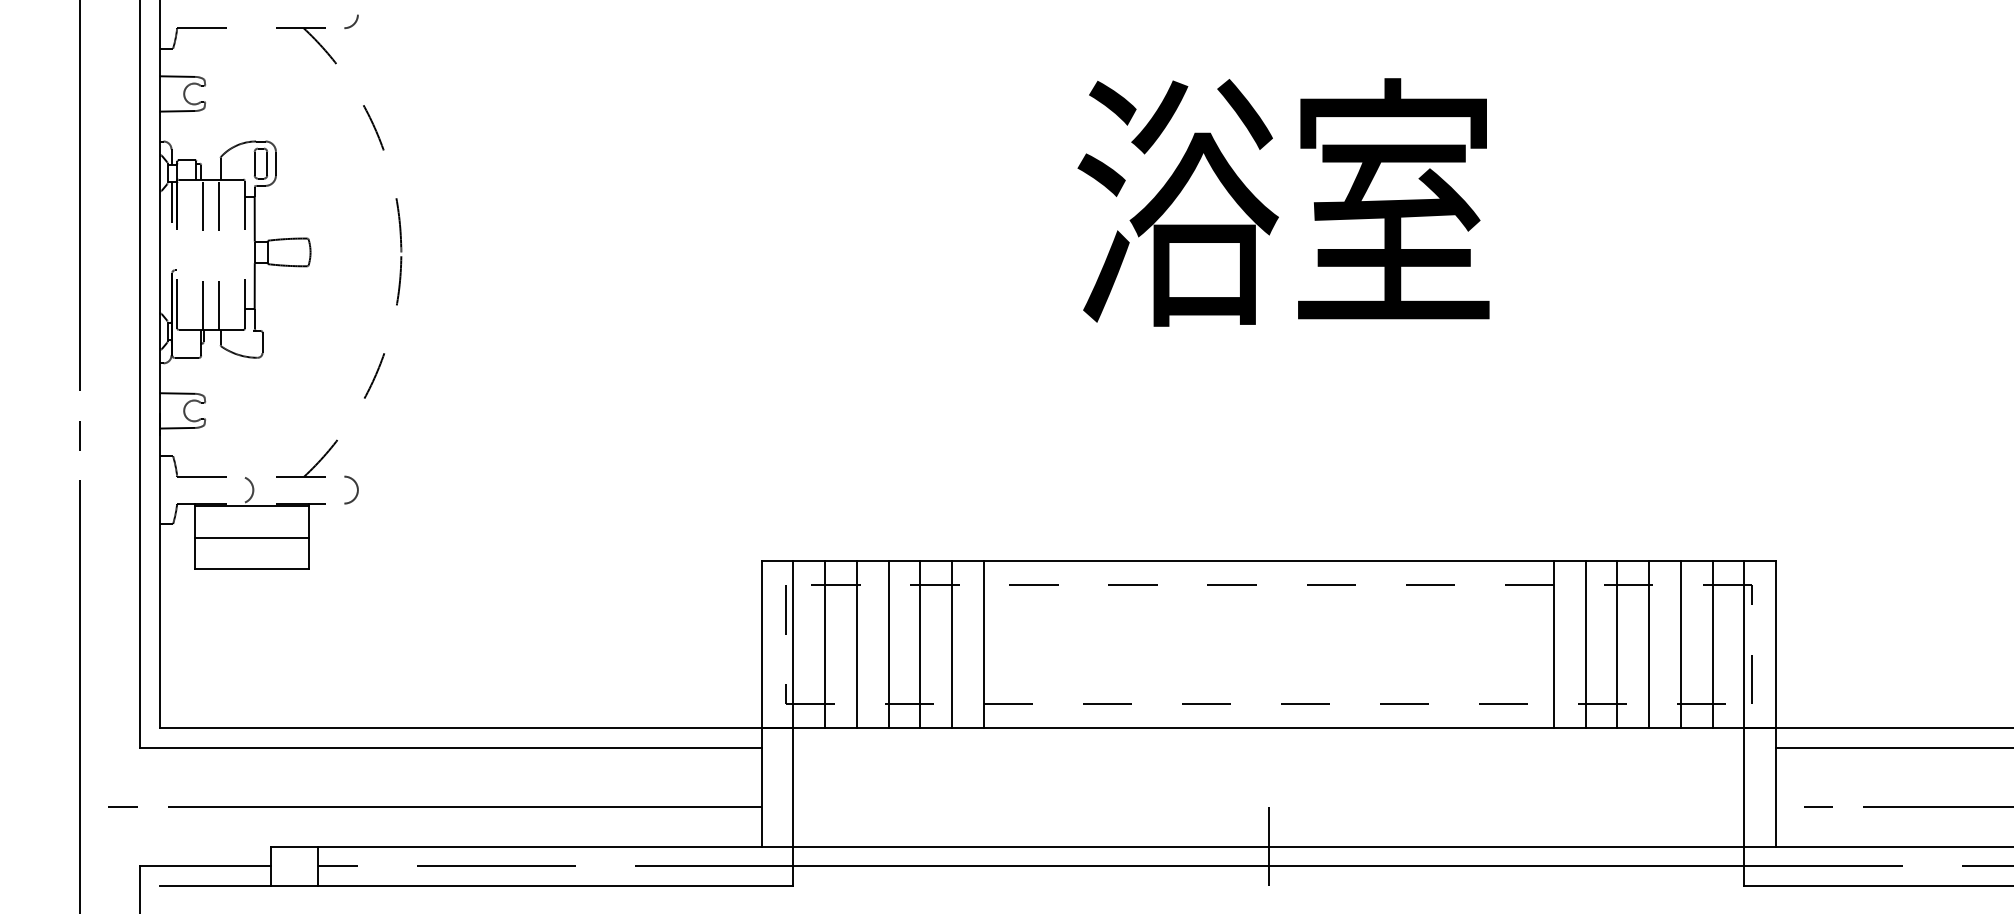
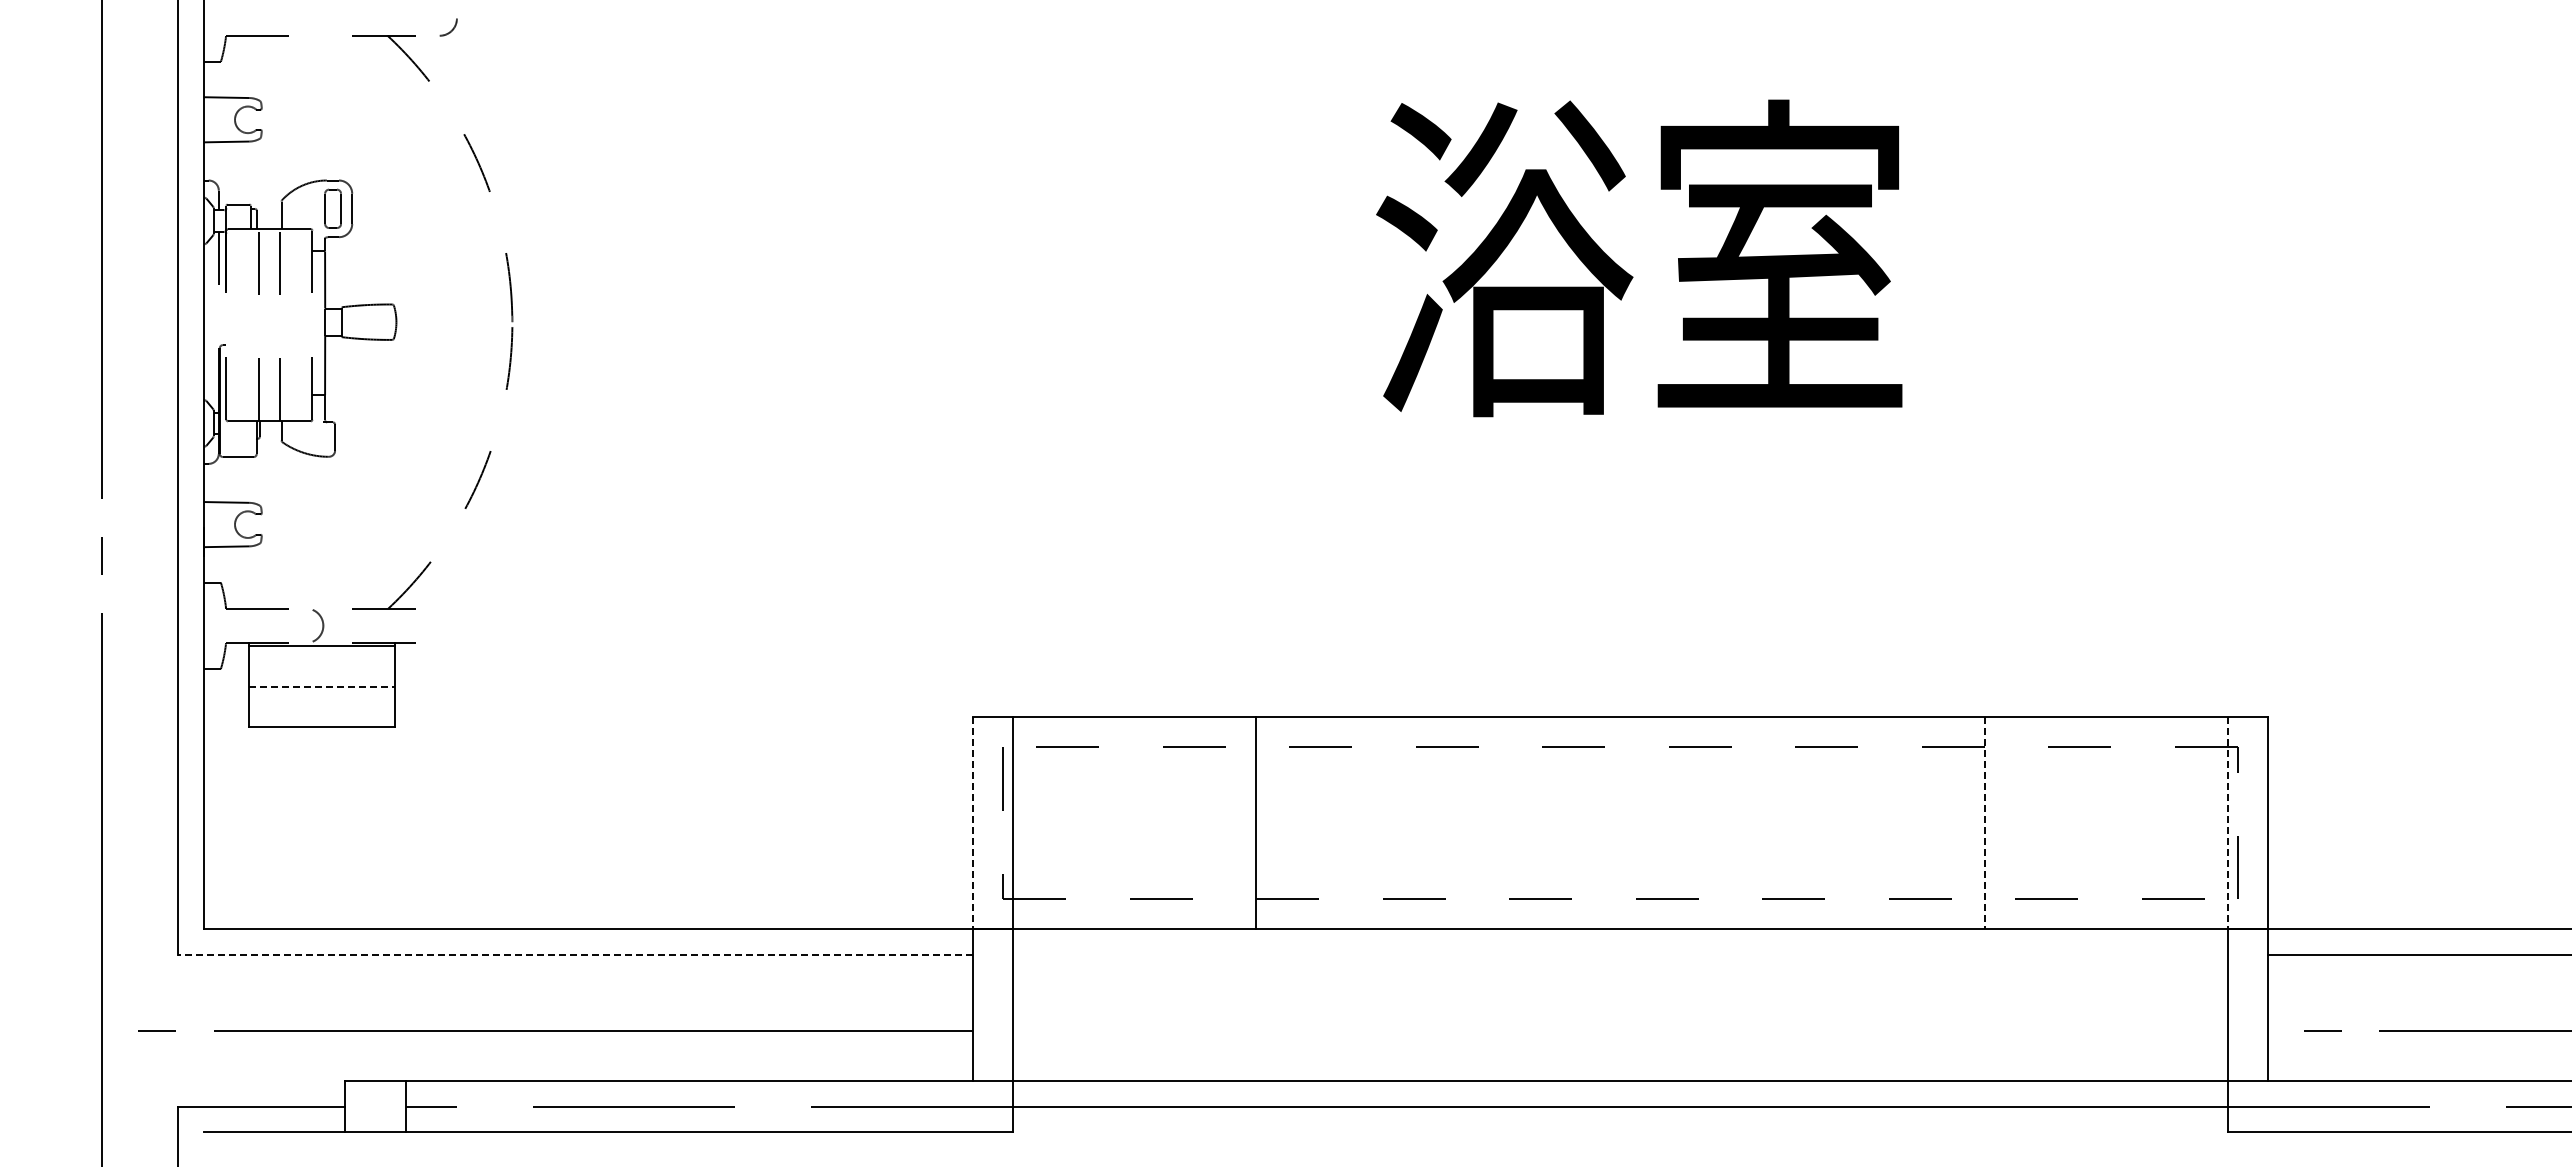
arc: (356, 488) -> (455, 623), removed
line: (252, 537) -> (322, 686), solid -> dashed
line: (761, 644) -> (972, 823), solid -> dashed
line: (824, 644) -> (1053, 822), removed
line: (857, 644) -> (1094, 822), removed
line: (888, 644) -> (1134, 822), removed
line: (920, 644) -> (1175, 822), removed
line: (951, 644) -> (1215, 822), removed
line: (1553, 644) -> (1984, 823), solid -> dashed
line: (1585, 644) -> (2025, 822), removed
line: (1617, 644) -> (2065, 822), removed
line: (1649, 644) -> (2106, 822), removed
line: (1680, 644) -> (2146, 822), removed
line: (1712, 644) -> (2187, 822), removed
line: (1744, 644) -> (2227, 823), solid -> dashed
line: (450, 747) -> (575, 954), solid -> dashed
line: (1268, 846) -> (1620, 1080), removed

